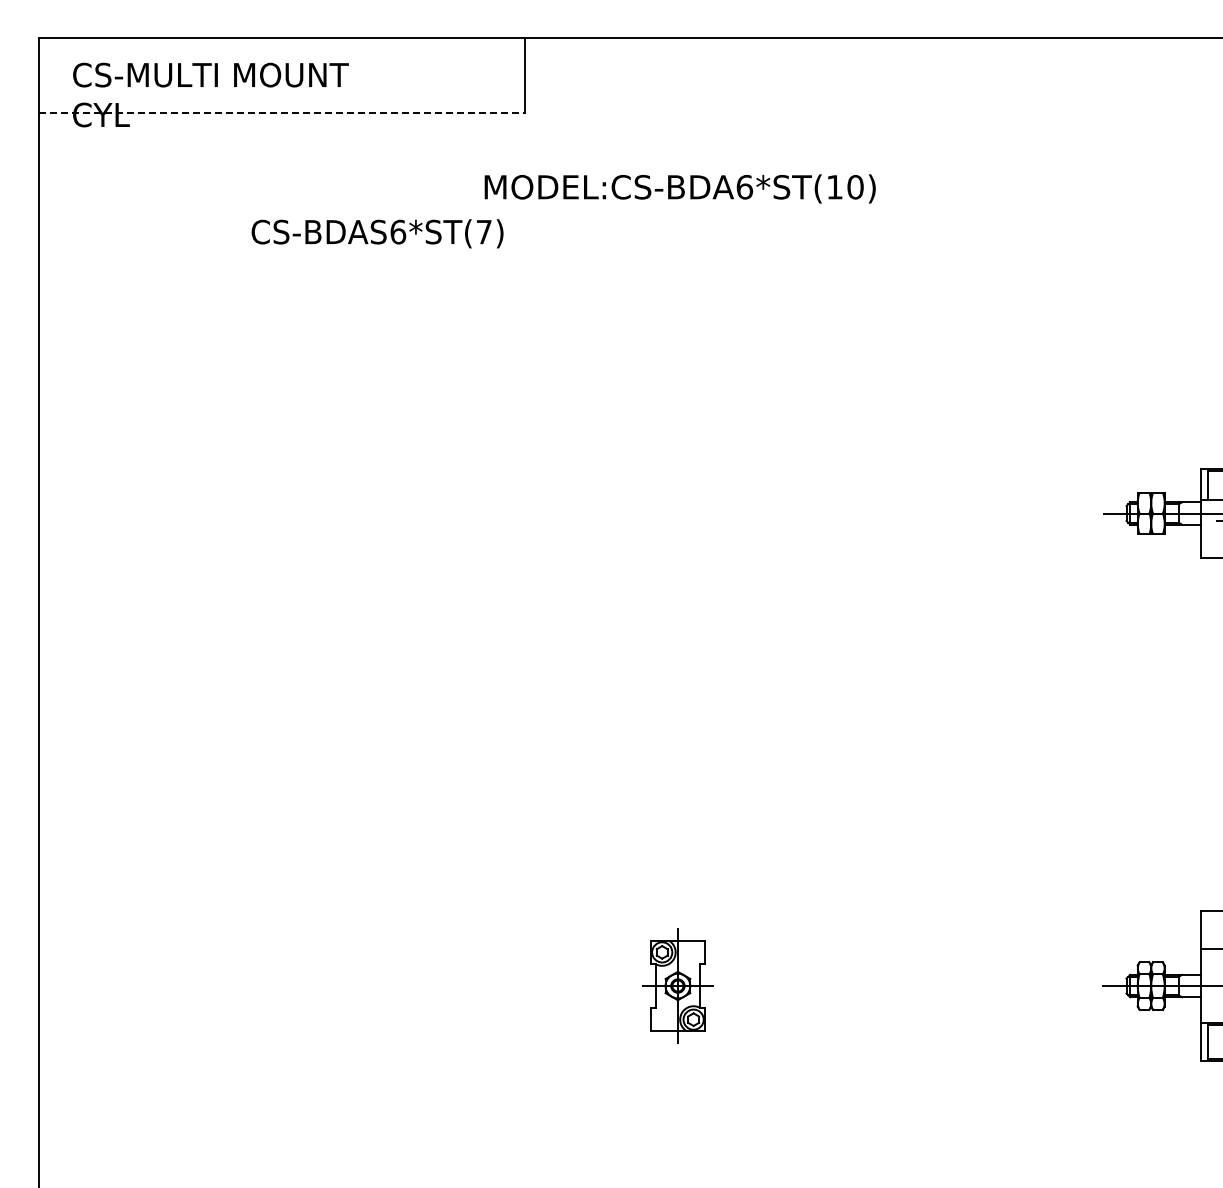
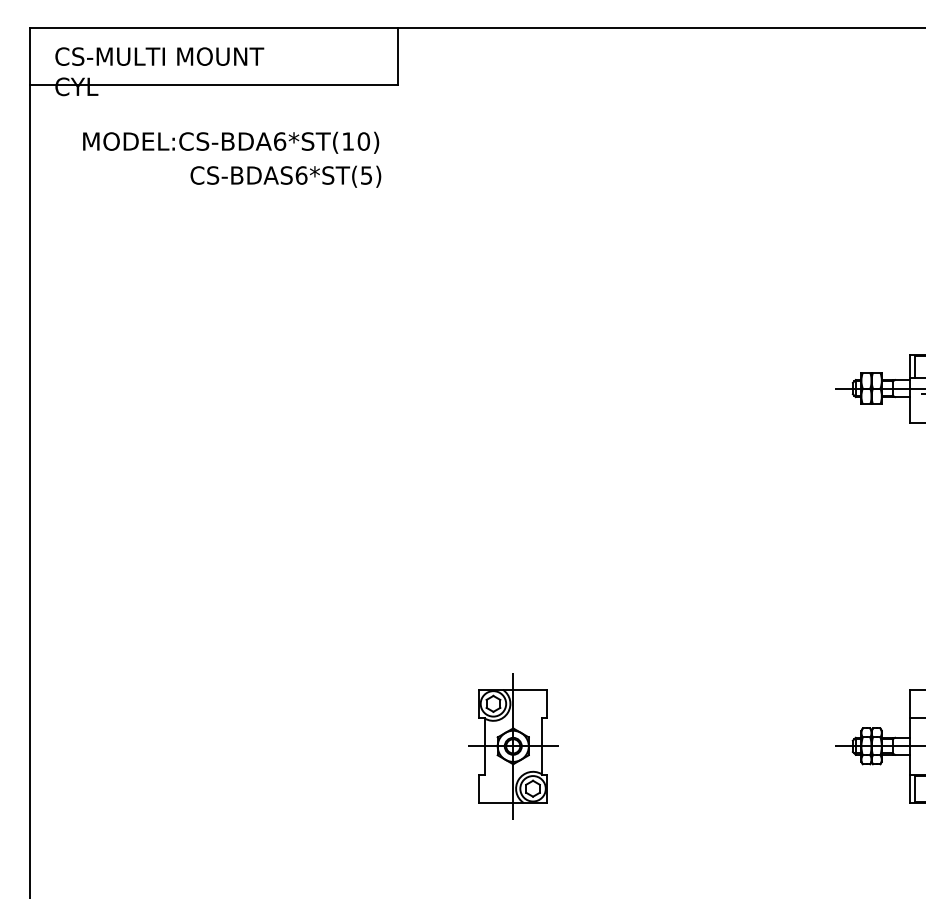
line: (282, 112) -> (213, 84), dashed -> solid
text: (679, 188) -> (230, 142), moved
text: (483, 232) -> (366, 175), CS-BDAS6*ST(7) -> CS-BDAS6*ST(5)
part: (677, 985) -> (512, 745), size x1.67

